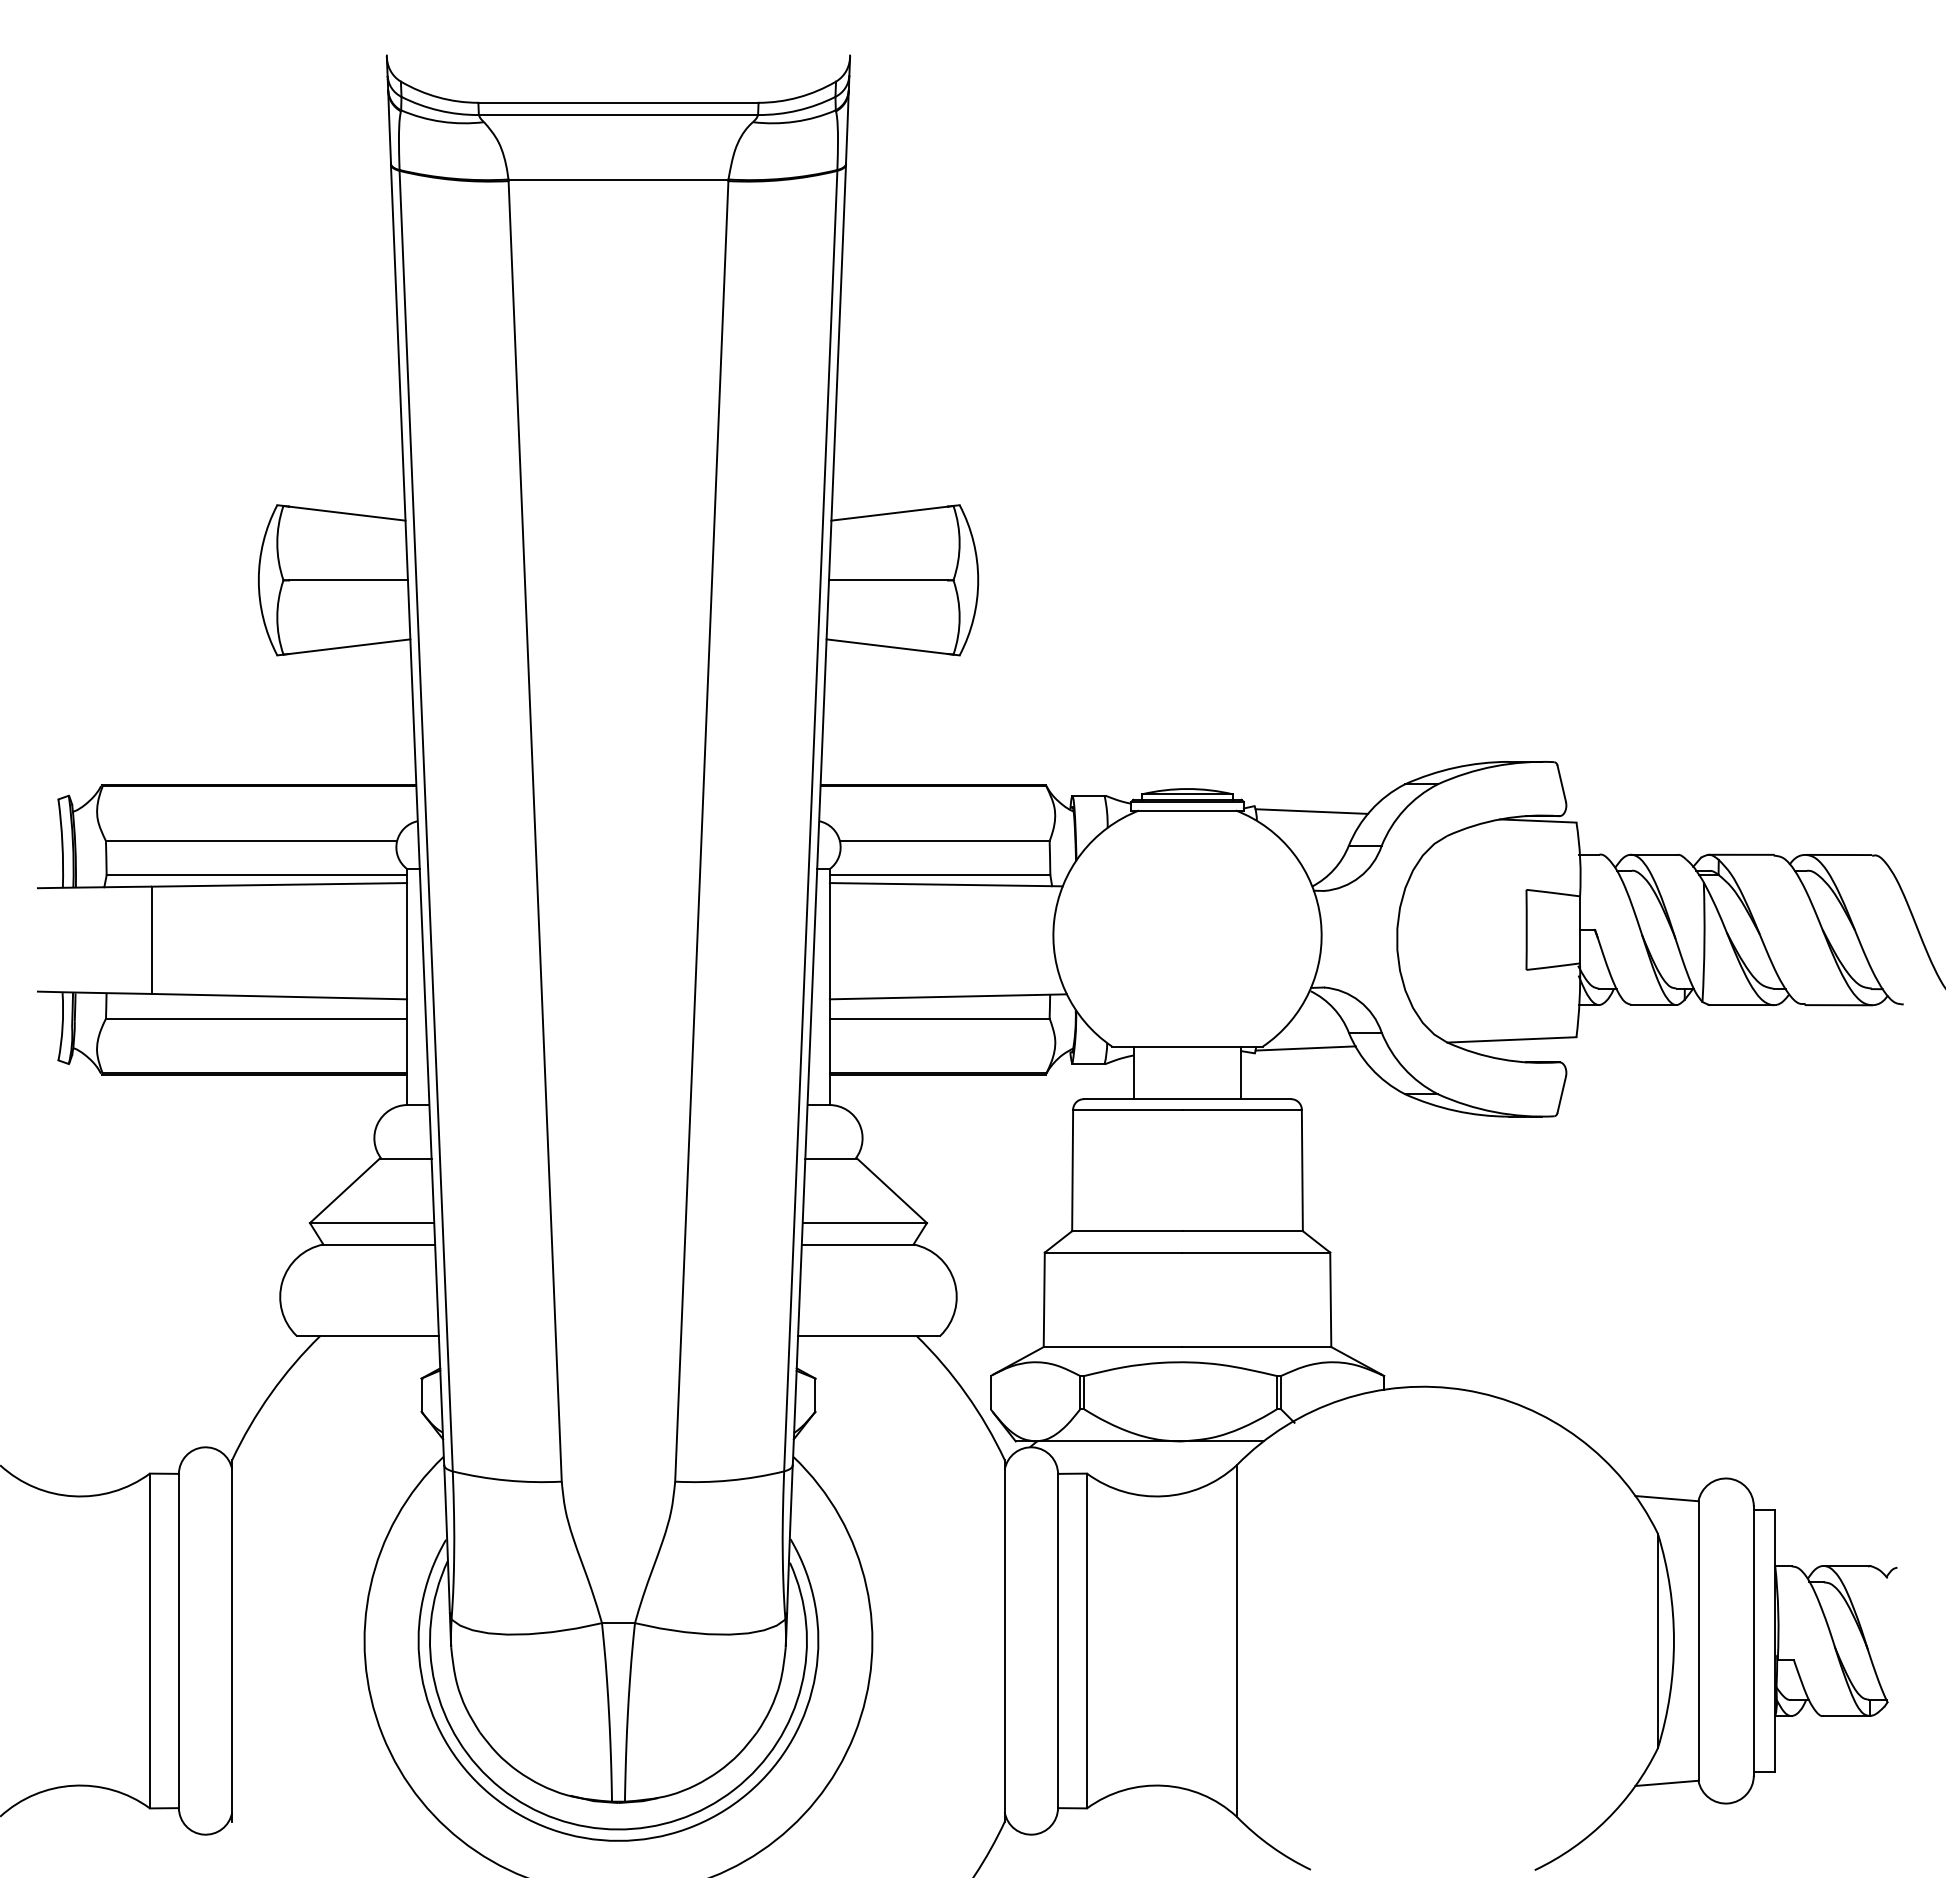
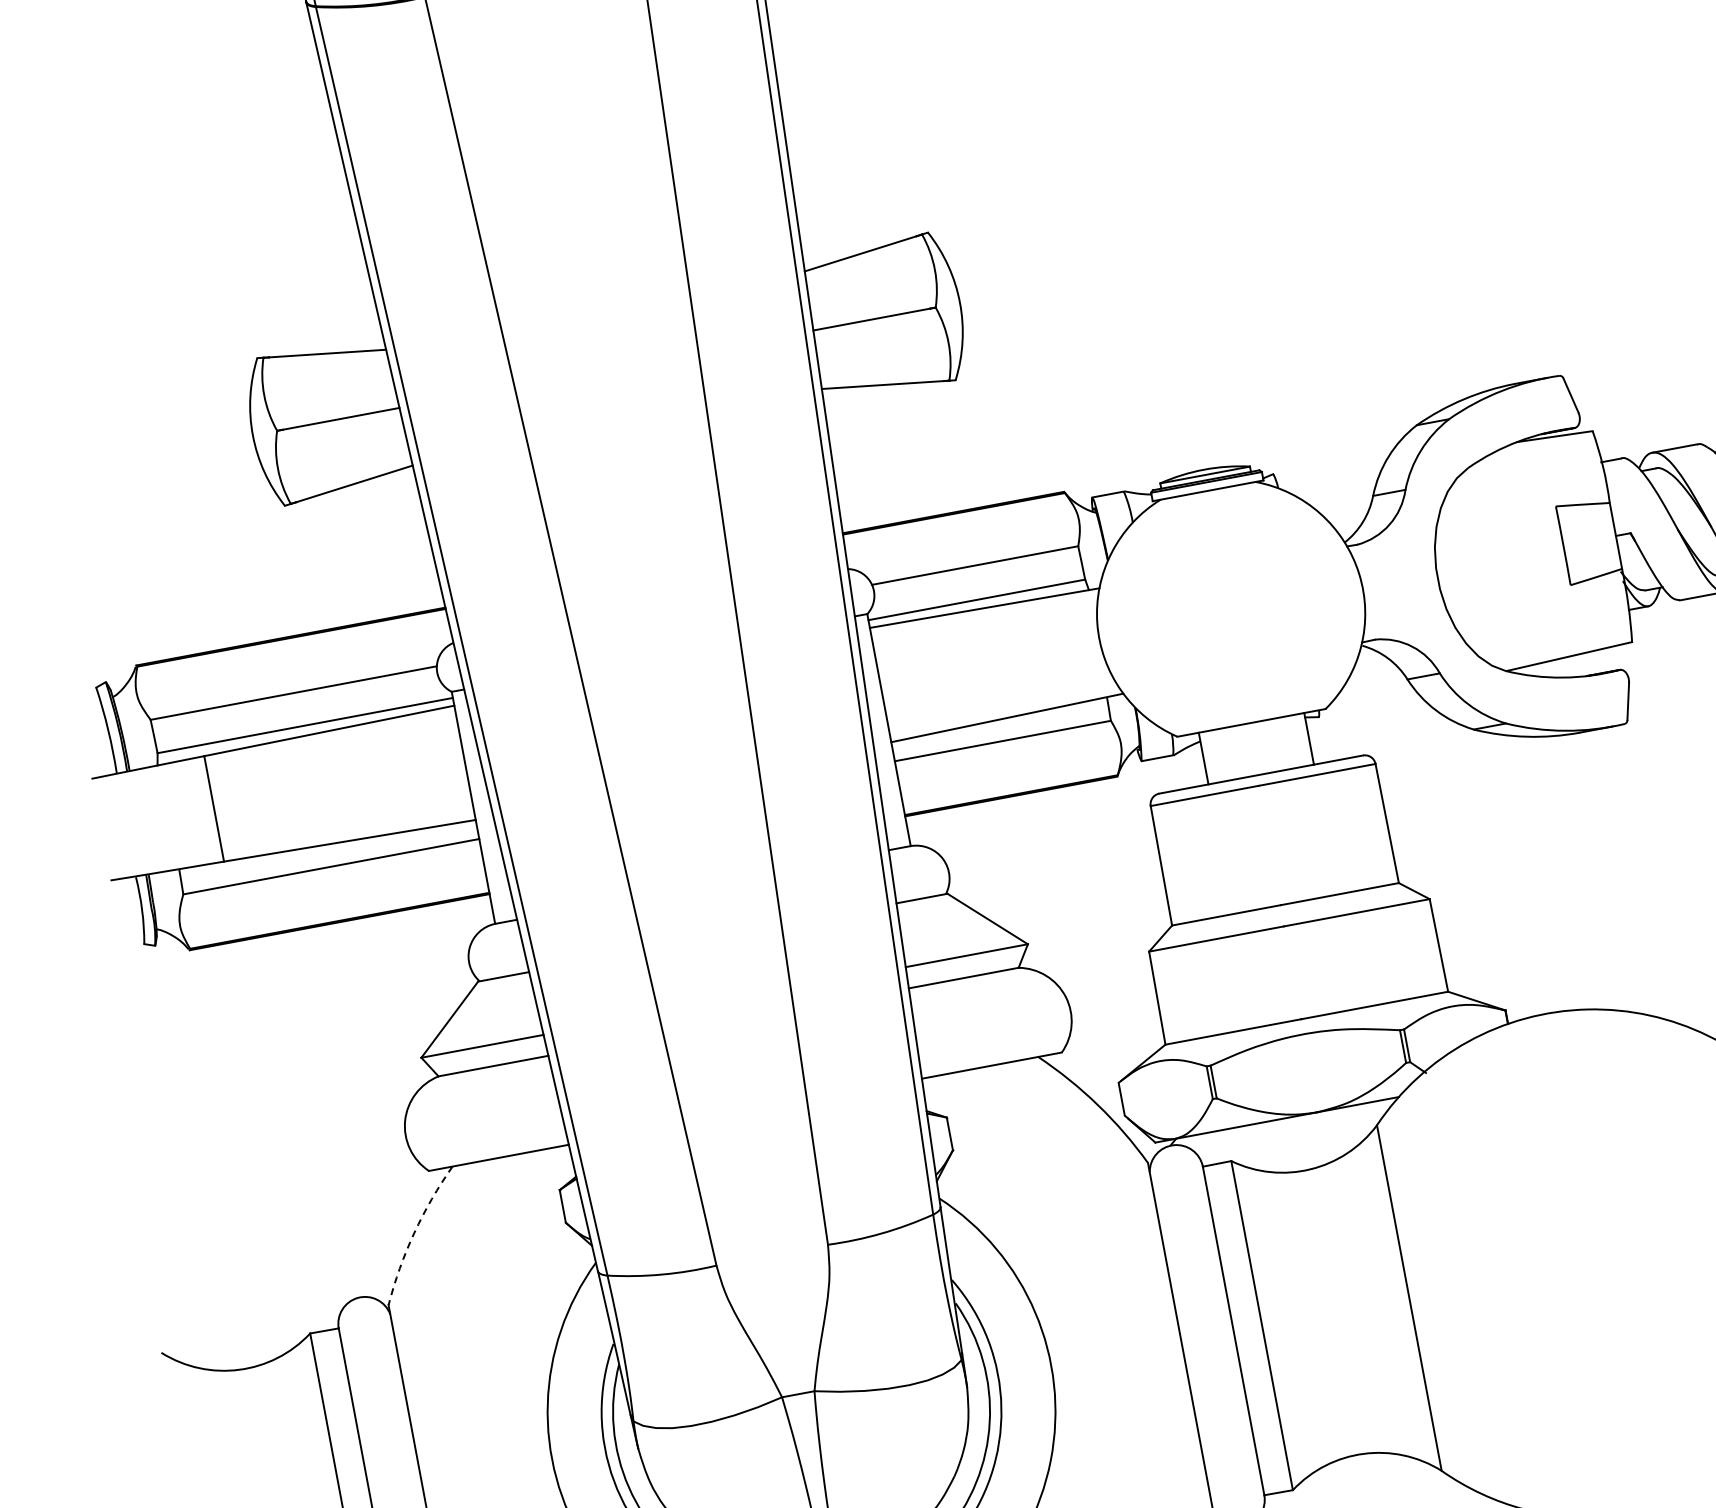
line: (1311, 811) -> (1330, 468), removed
line: (1305, 1048) -> (1367, 703), removed
arc: (270, 1393) -> (413, 1232), solid -> dashed

